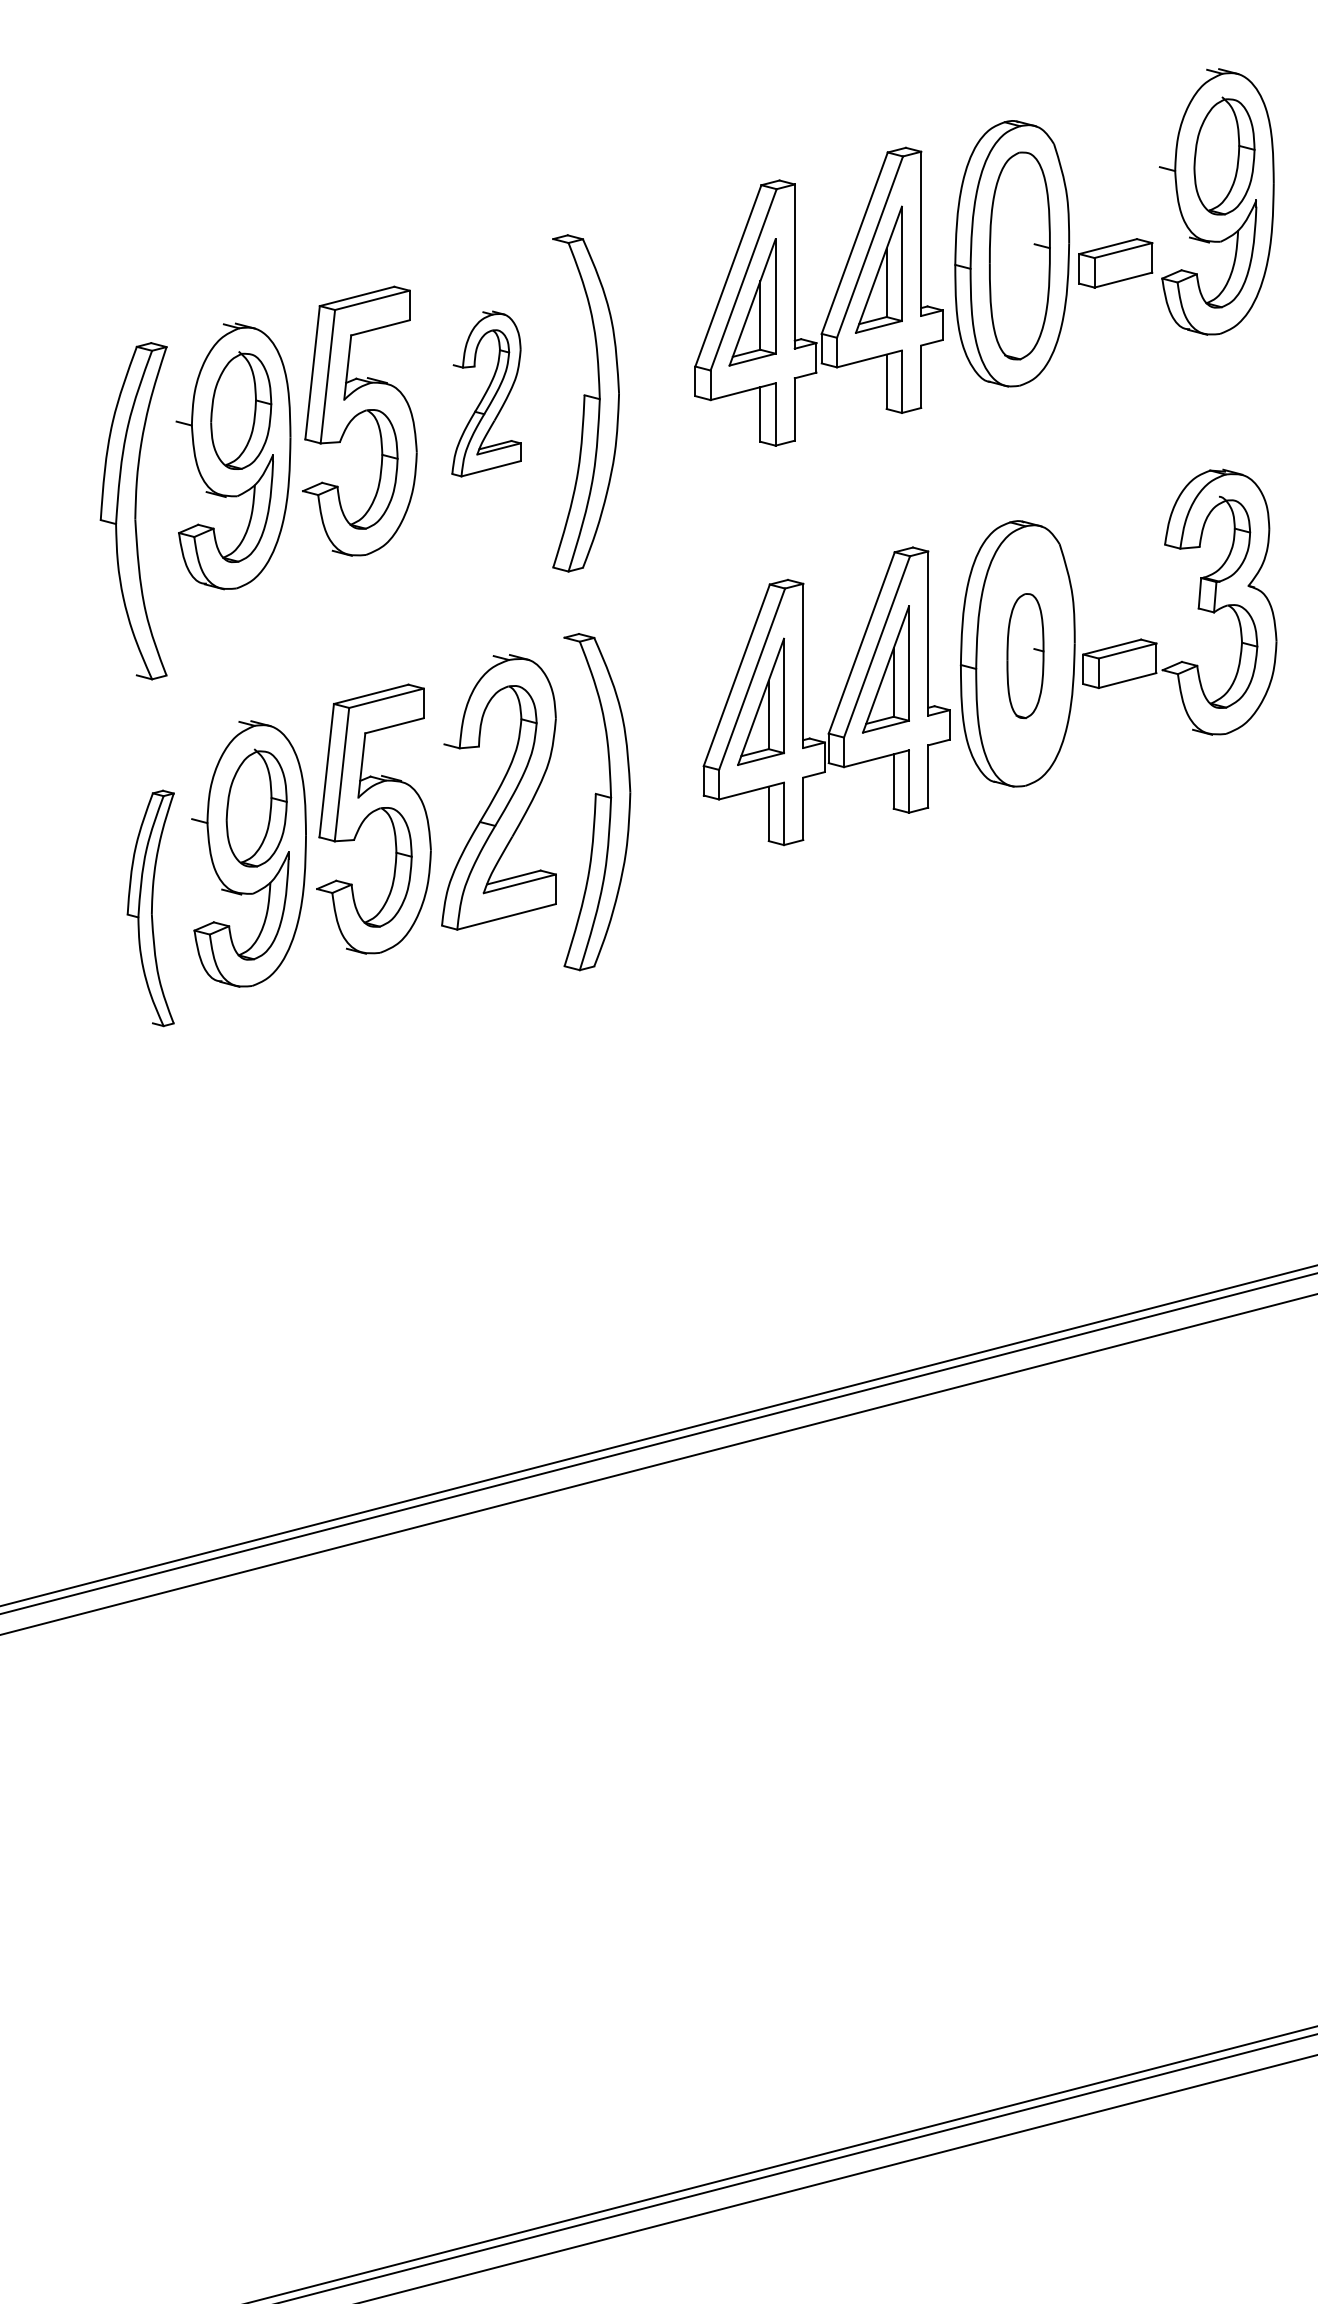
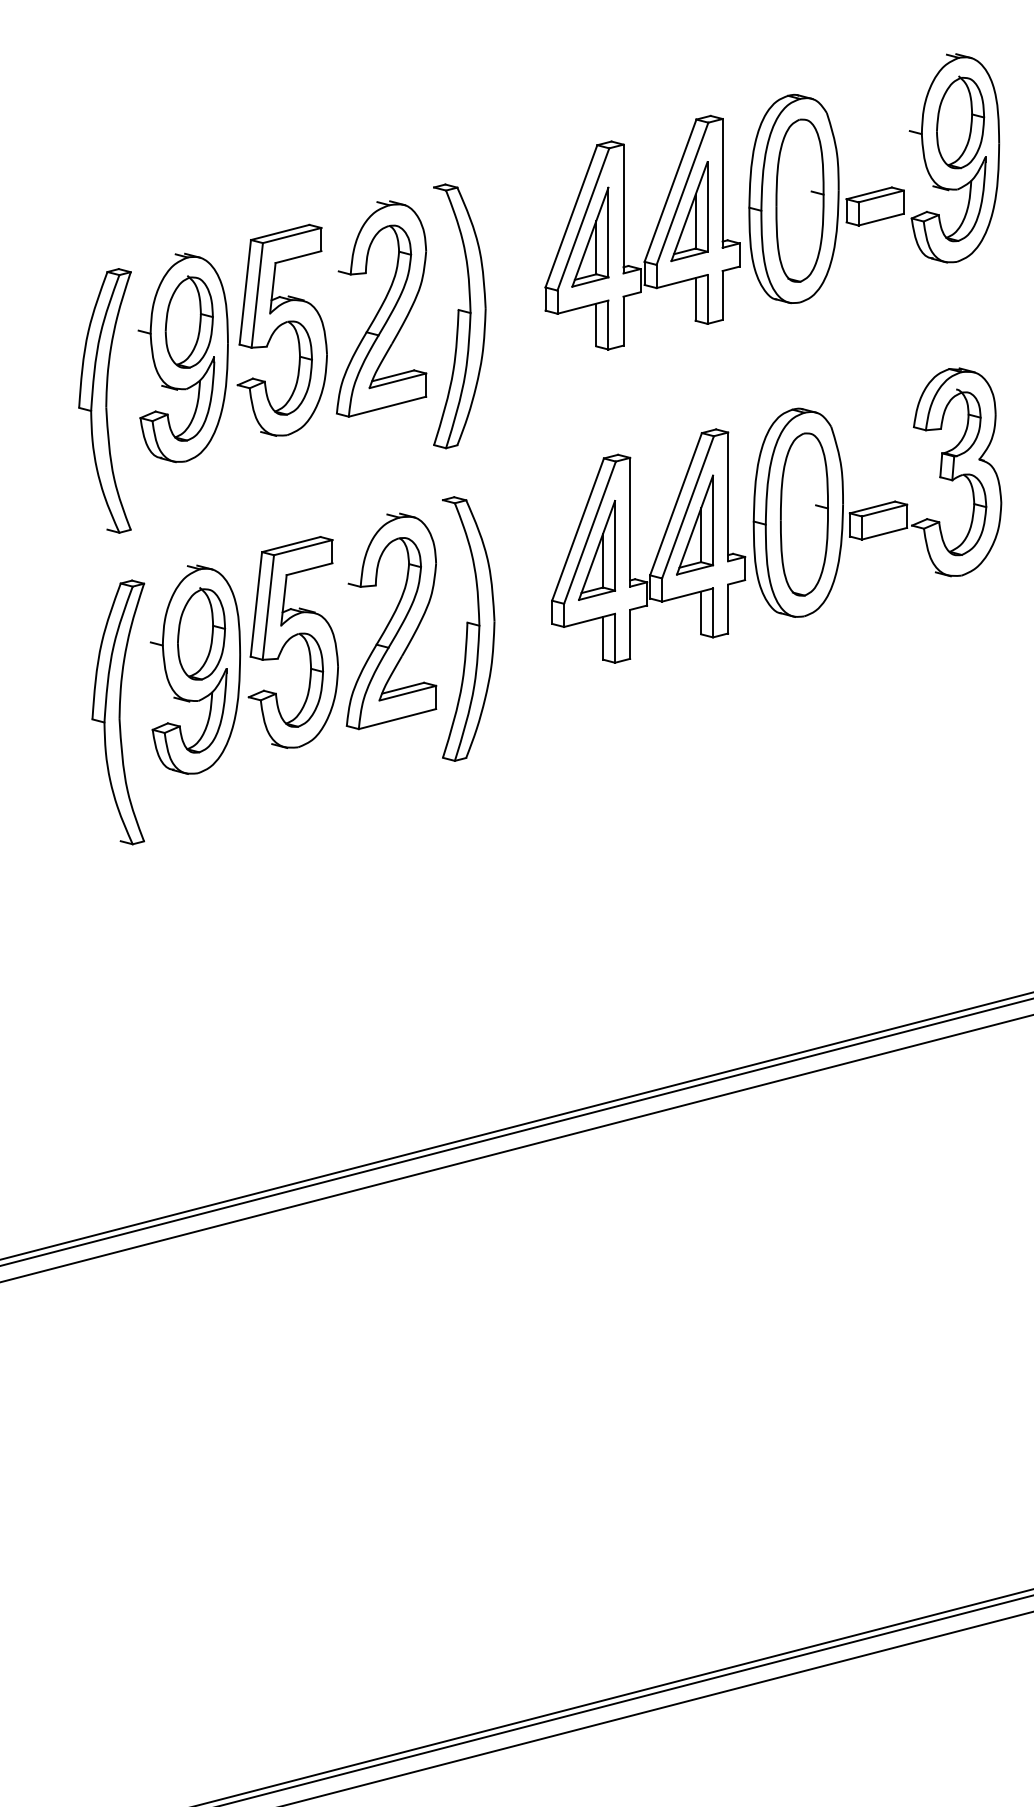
part: (486, 393) -> (381, 308), size x1.67
part: (1025, 656) -> (804, 514), size x1.67
part: (150, 908) -> (118, 712), size x1.43

